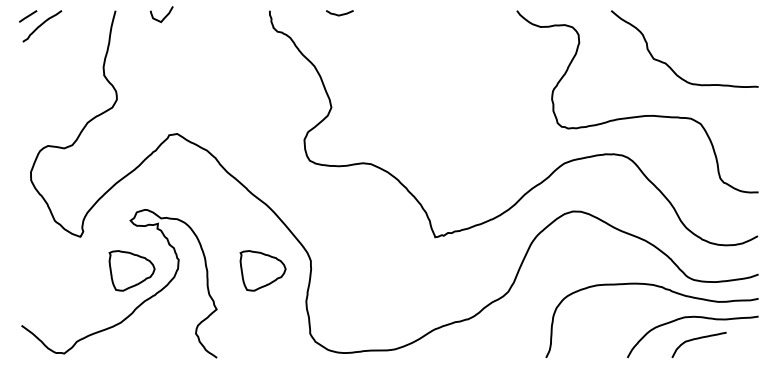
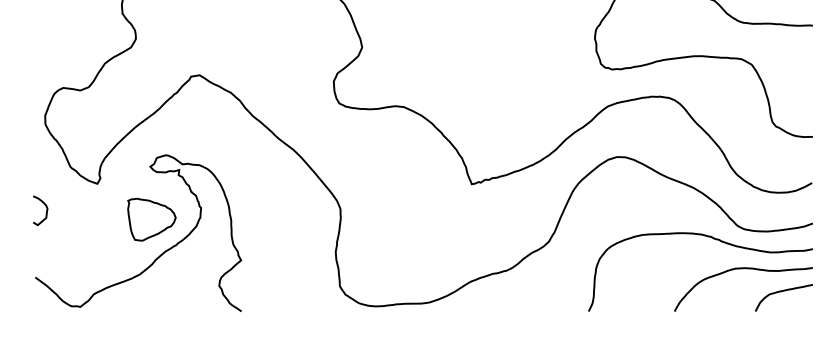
curve: (31, 262) -> (45, 210), added
part: (262, 270) -> (289, 219), removed
curve: (698, 339) -> (783, 292), moved

